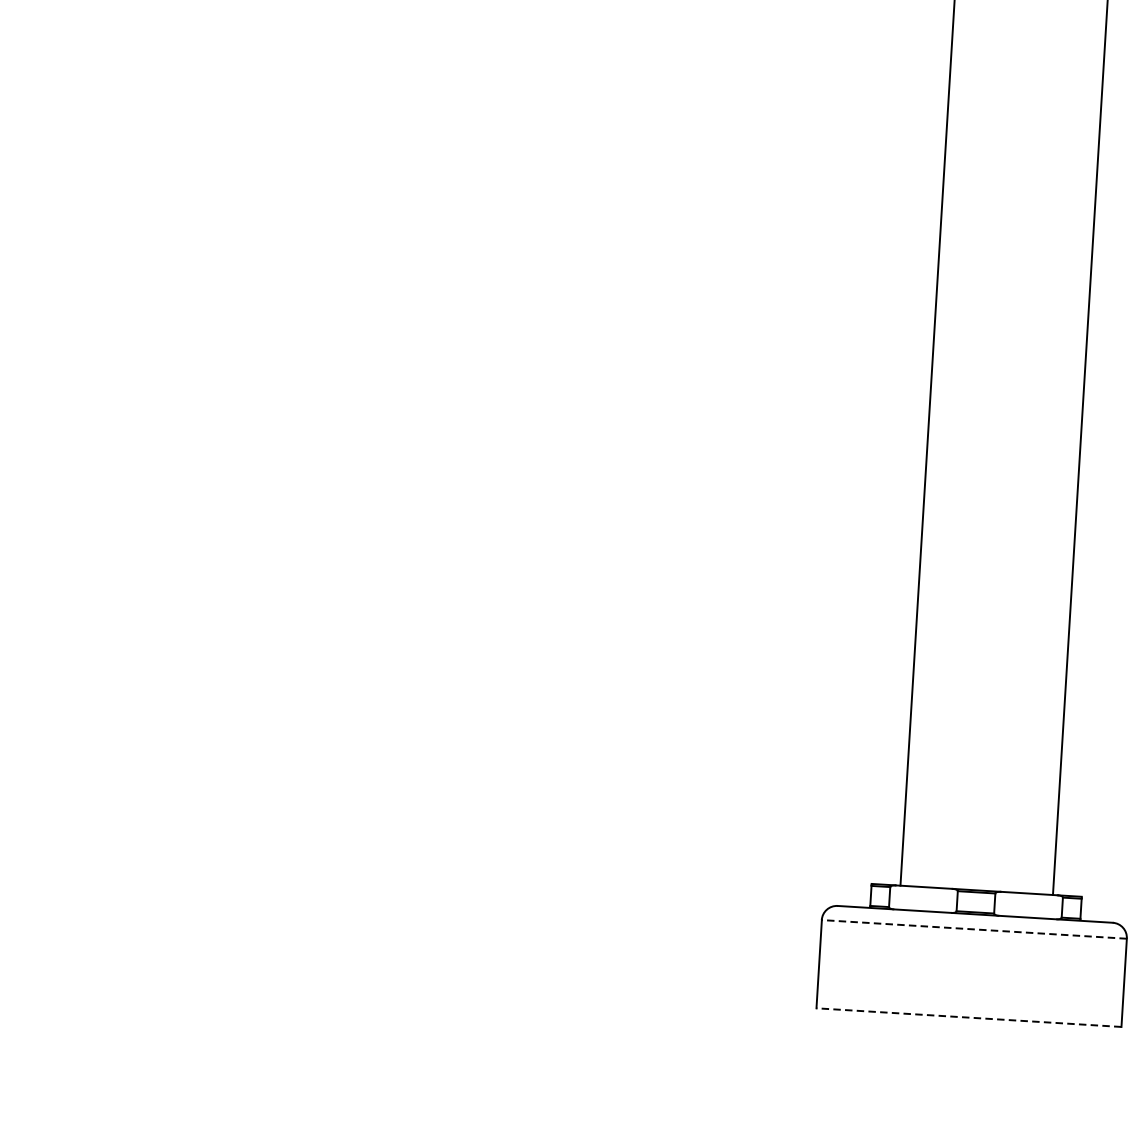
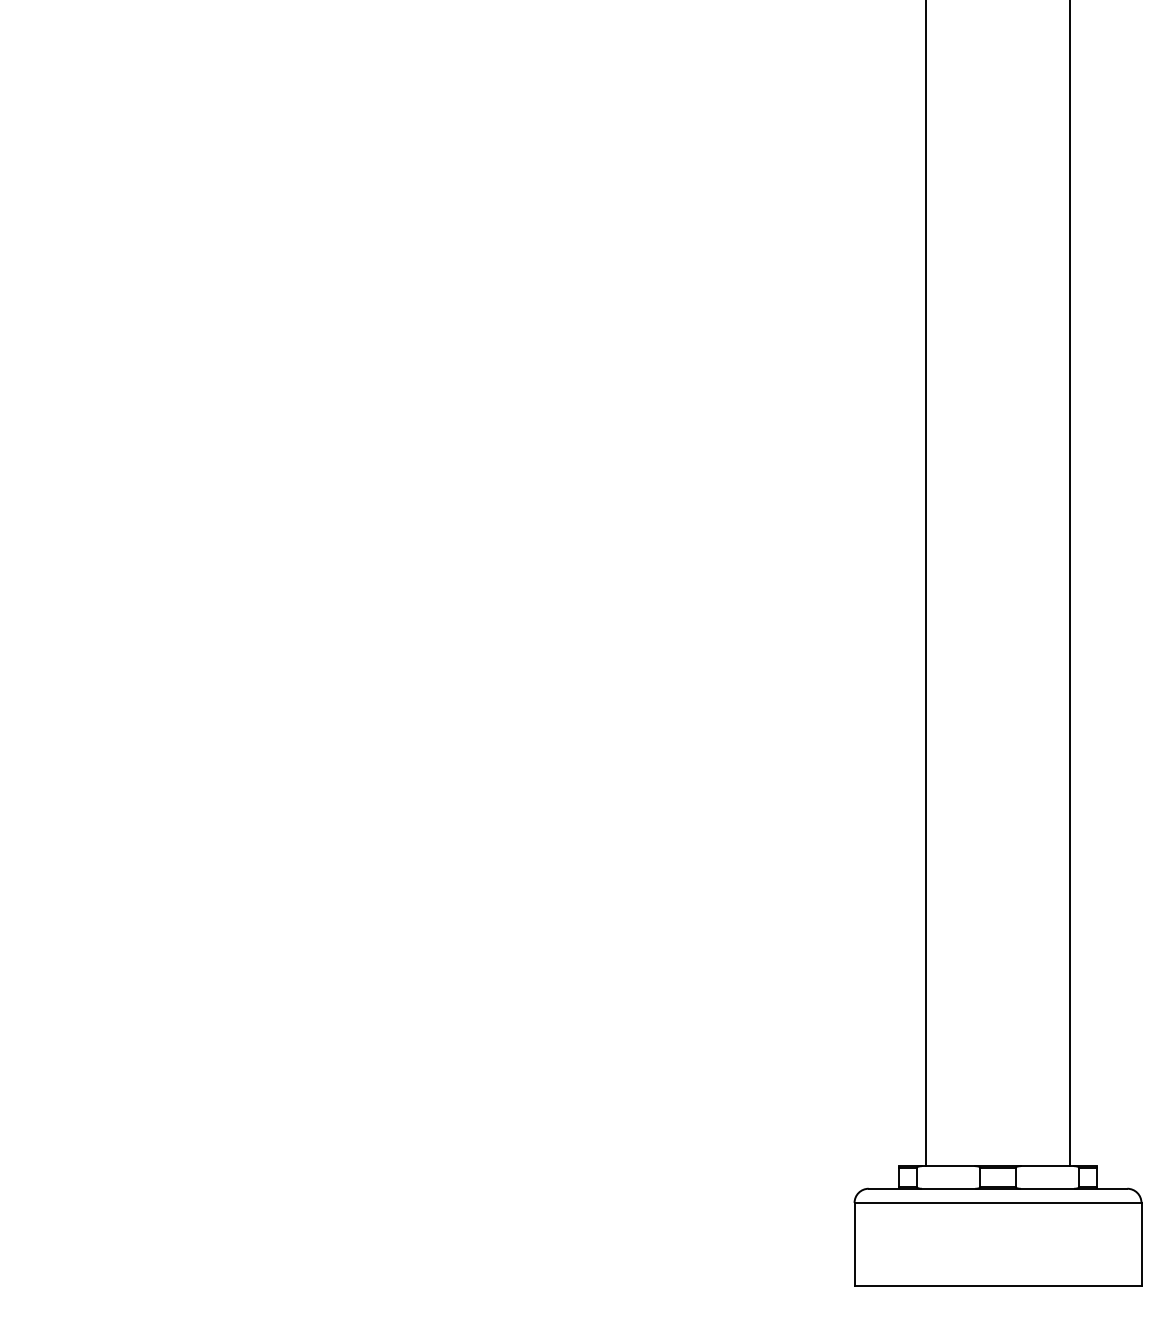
line: (973, 928) -> (997, 1202), dashed -> solid
line: (968, 1017) -> (997, 1285), dashed -> solid

